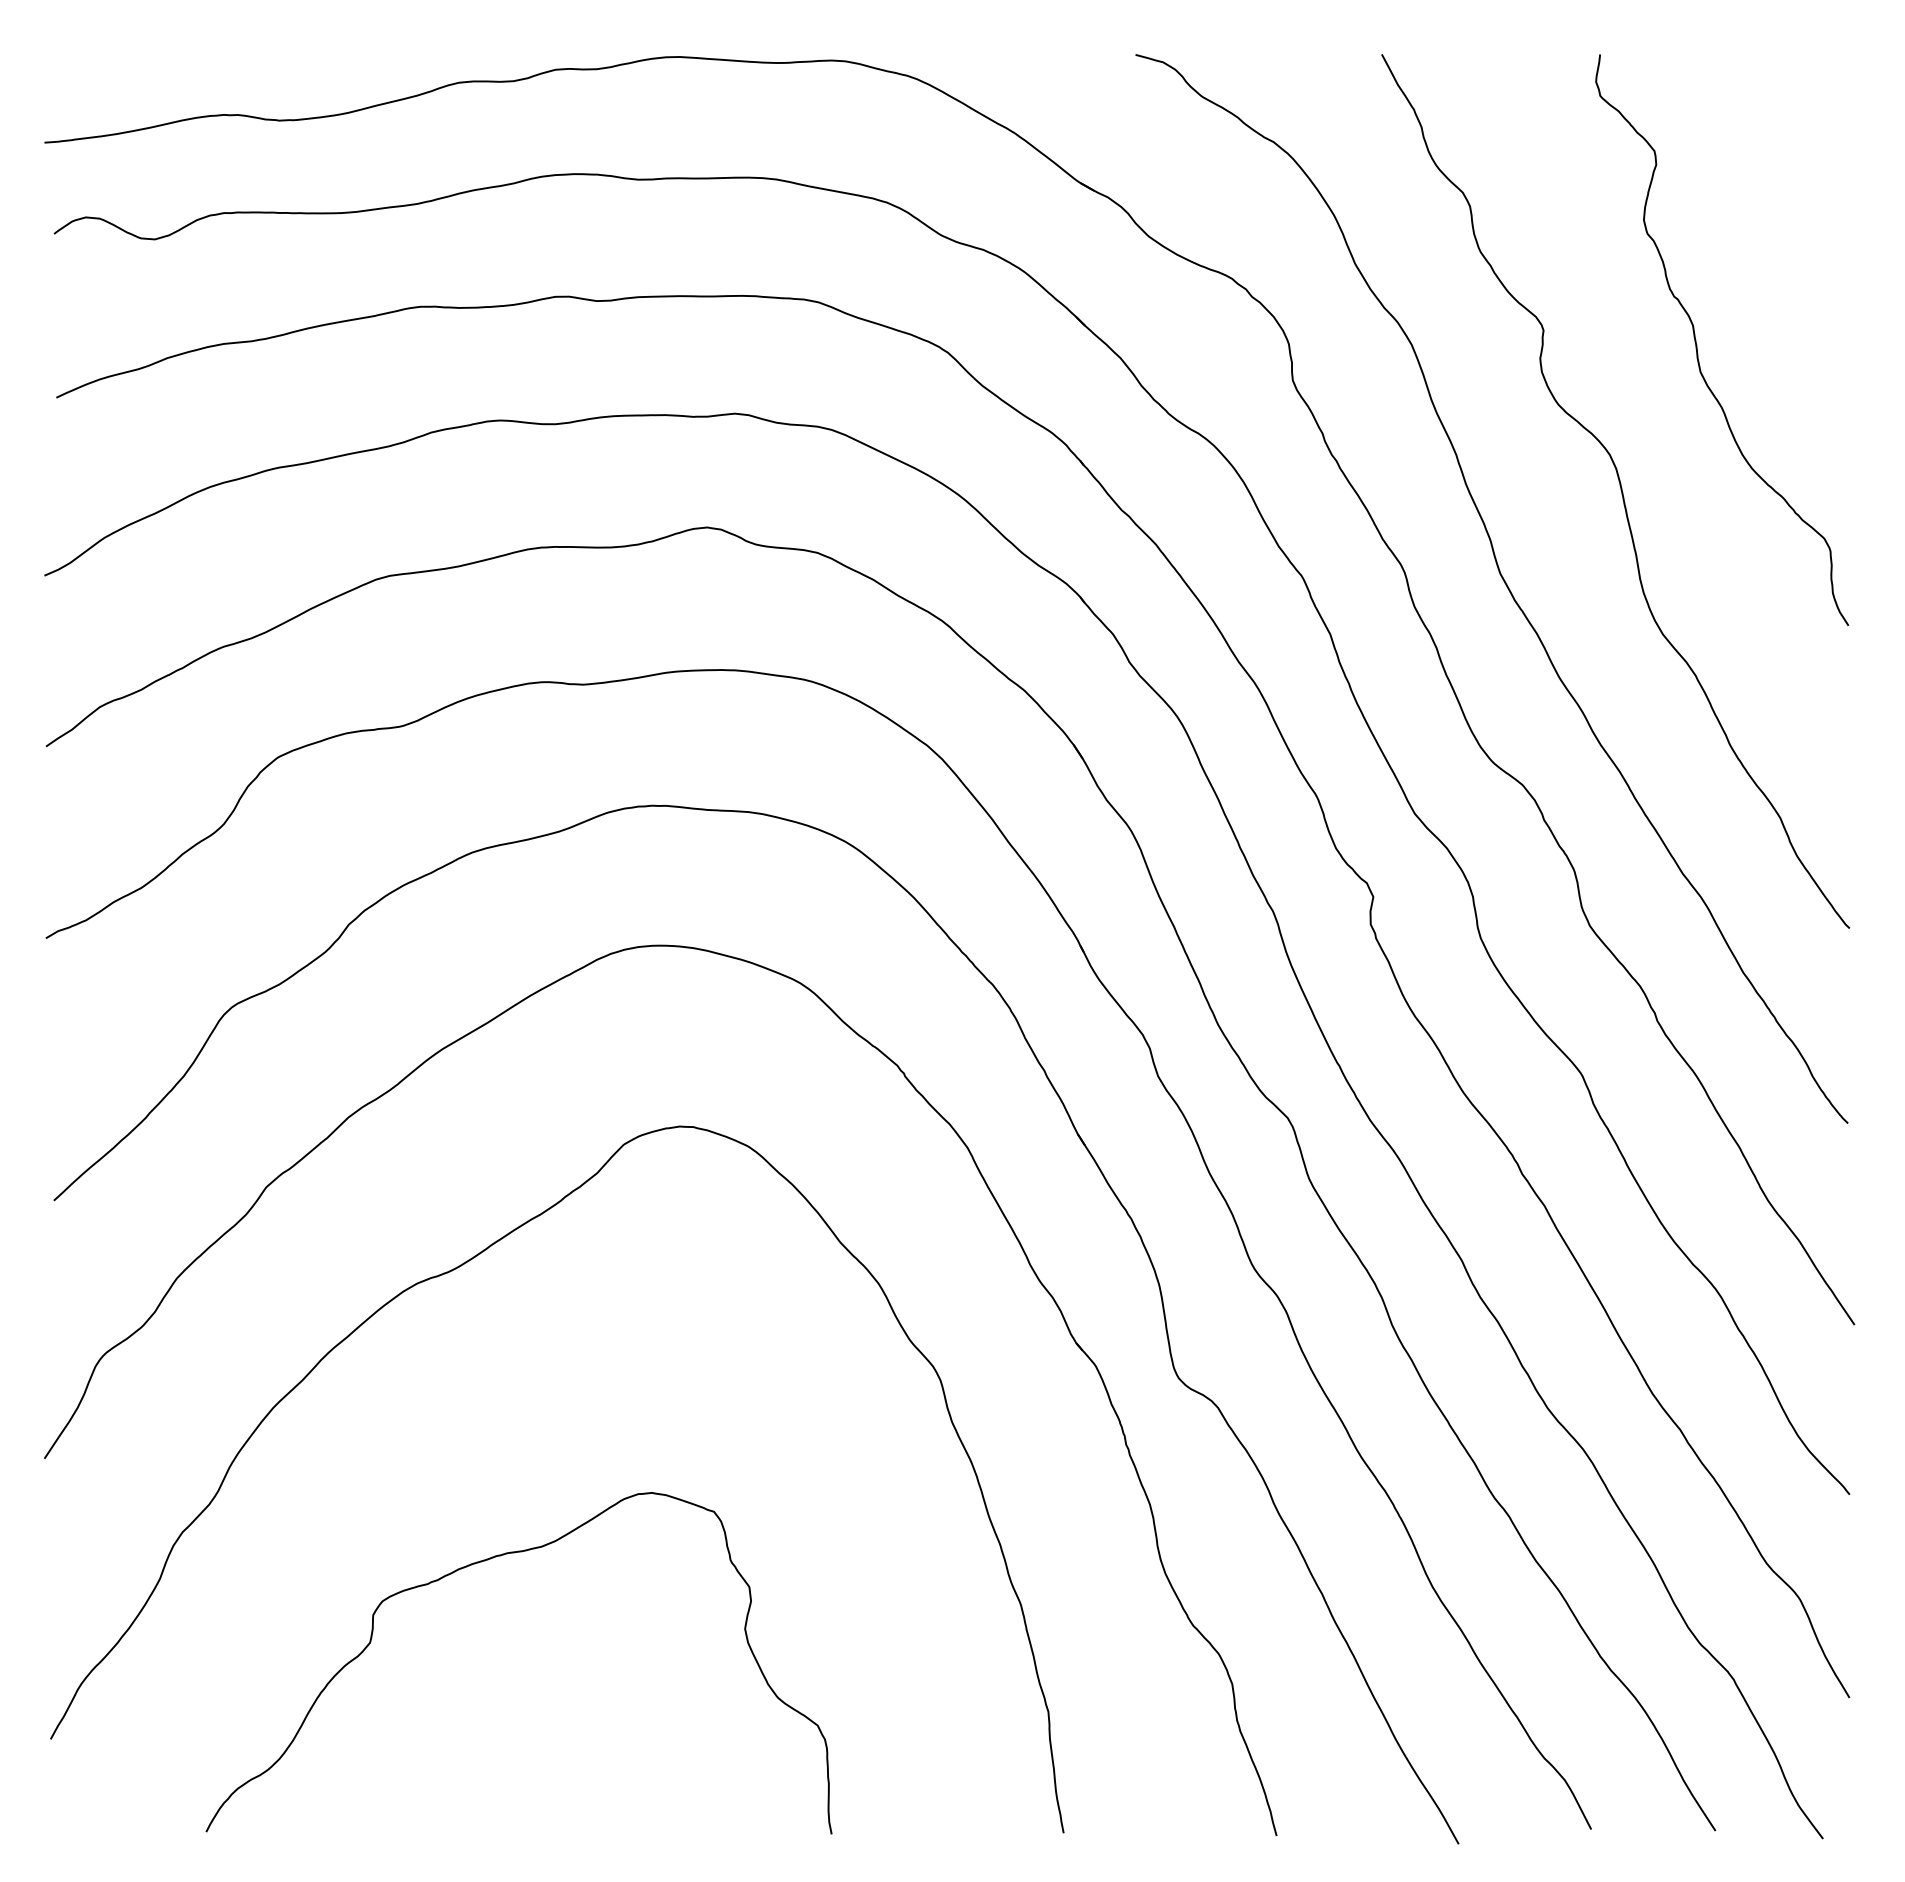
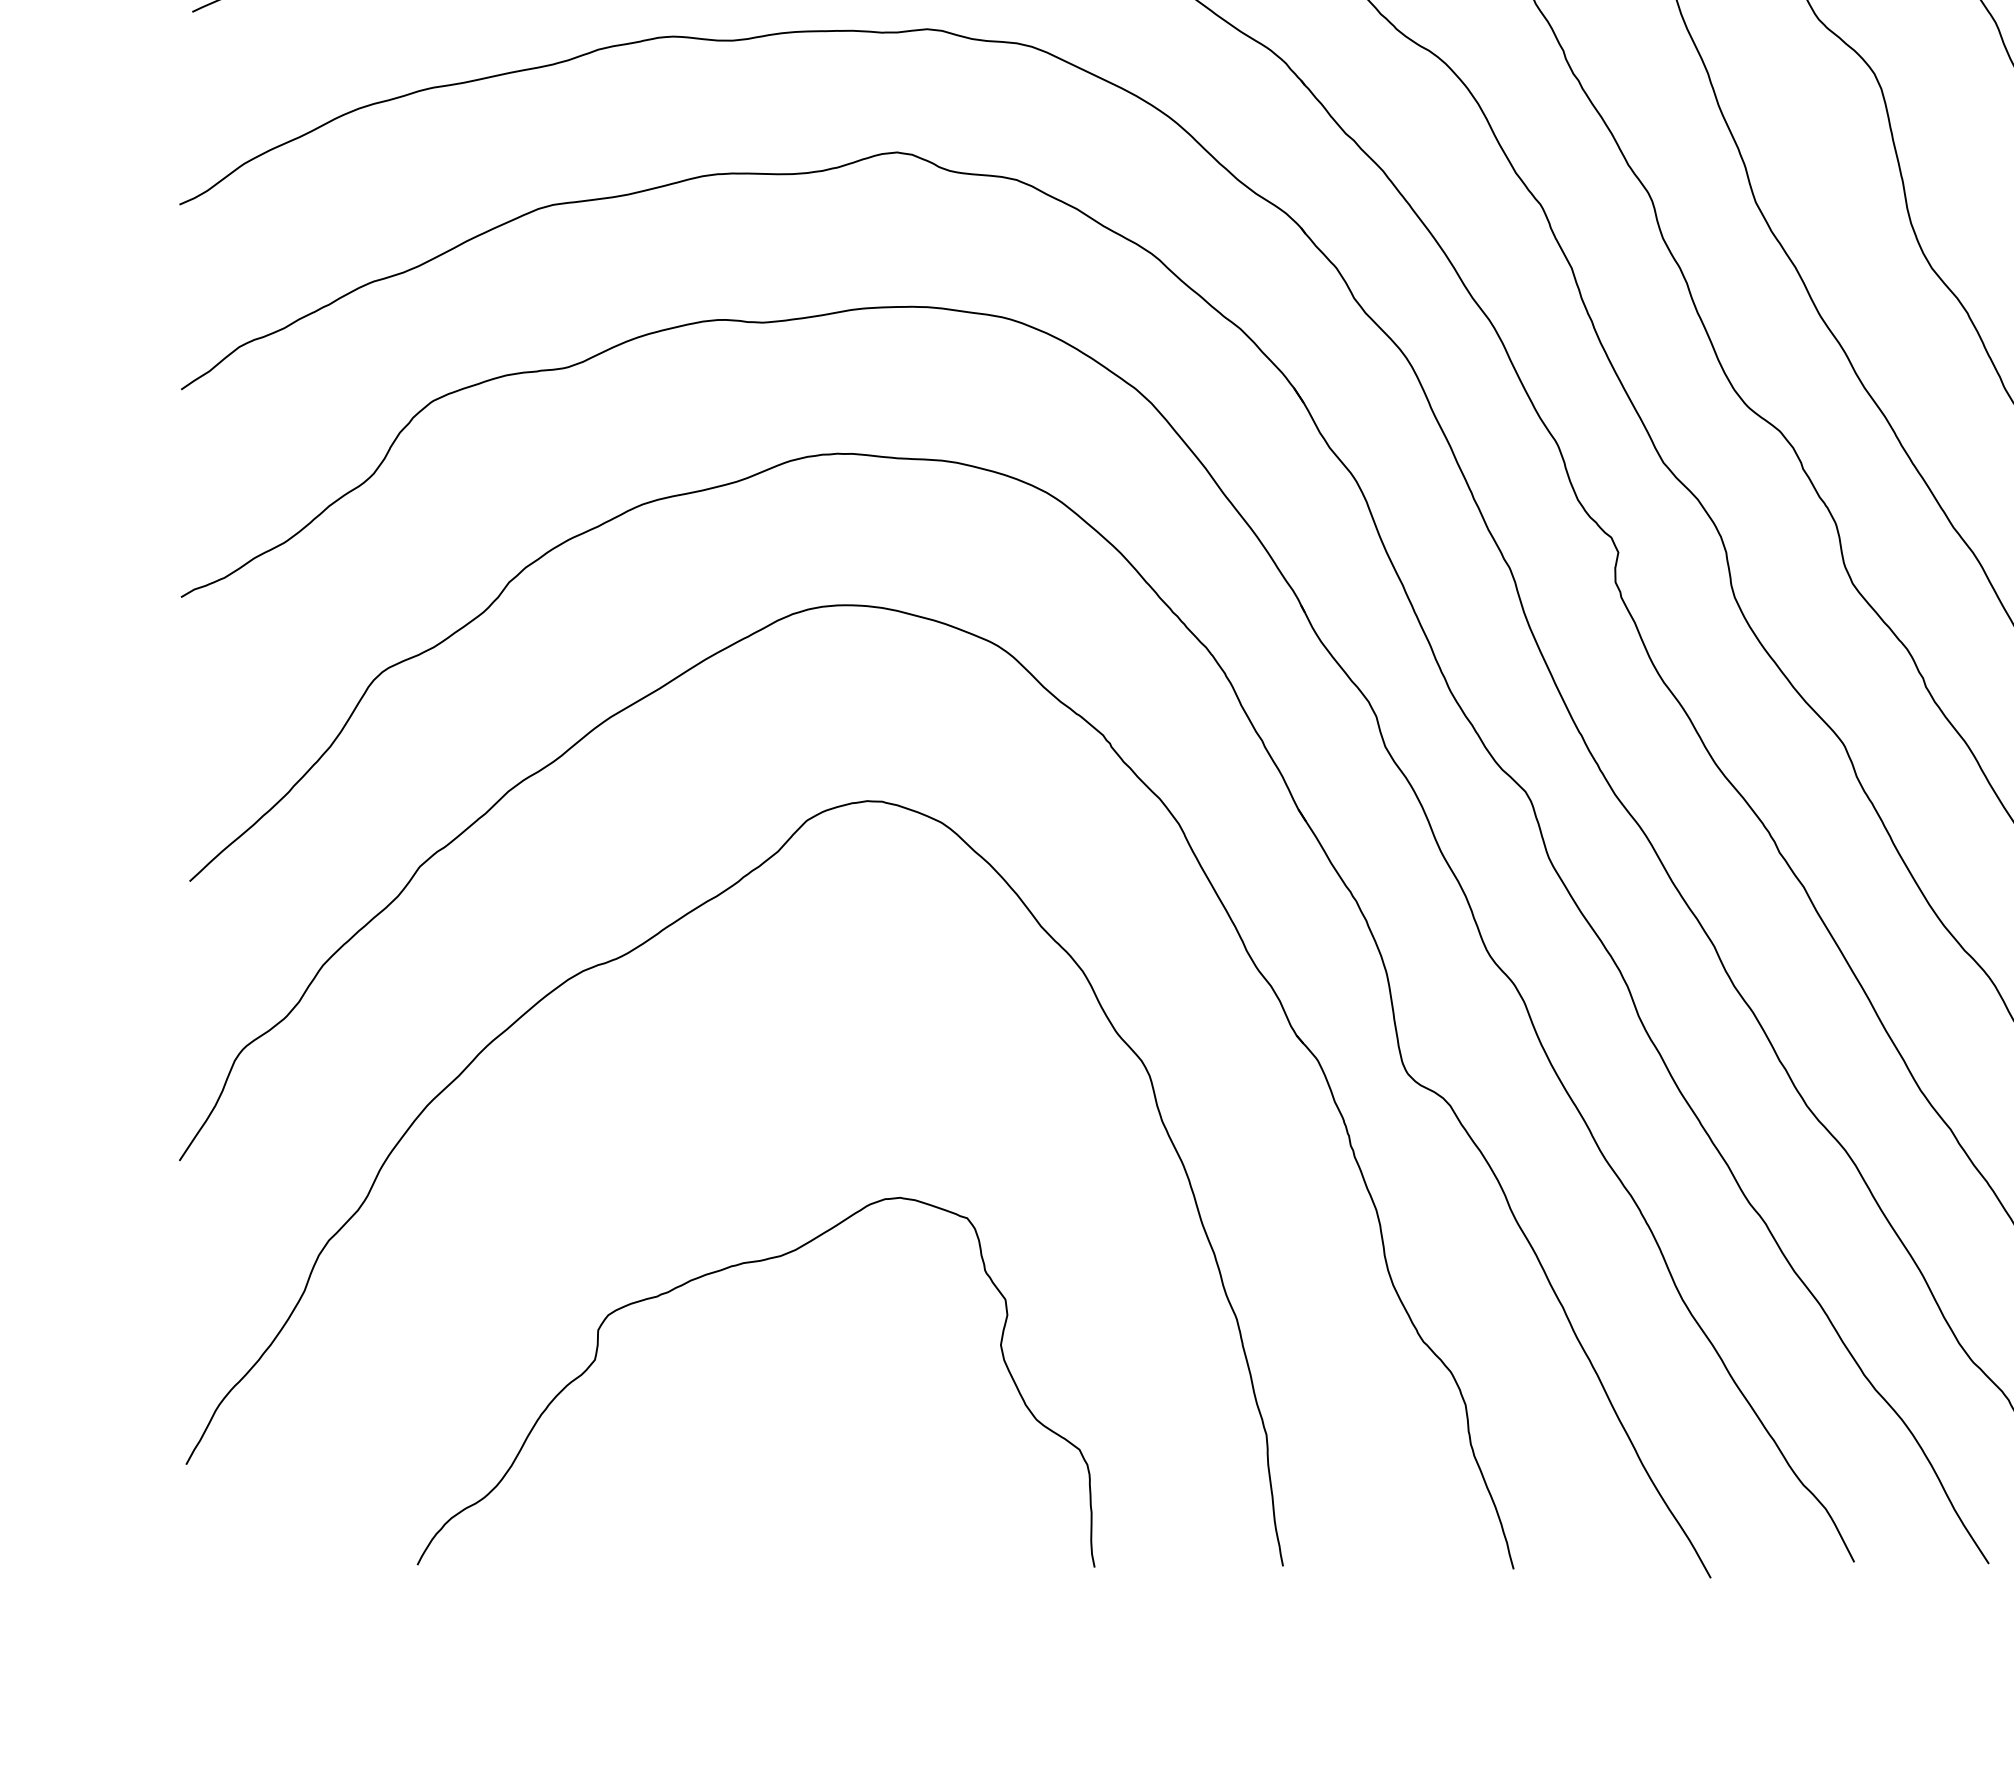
curve: (485, 1561) -> (719, 1272), moved

